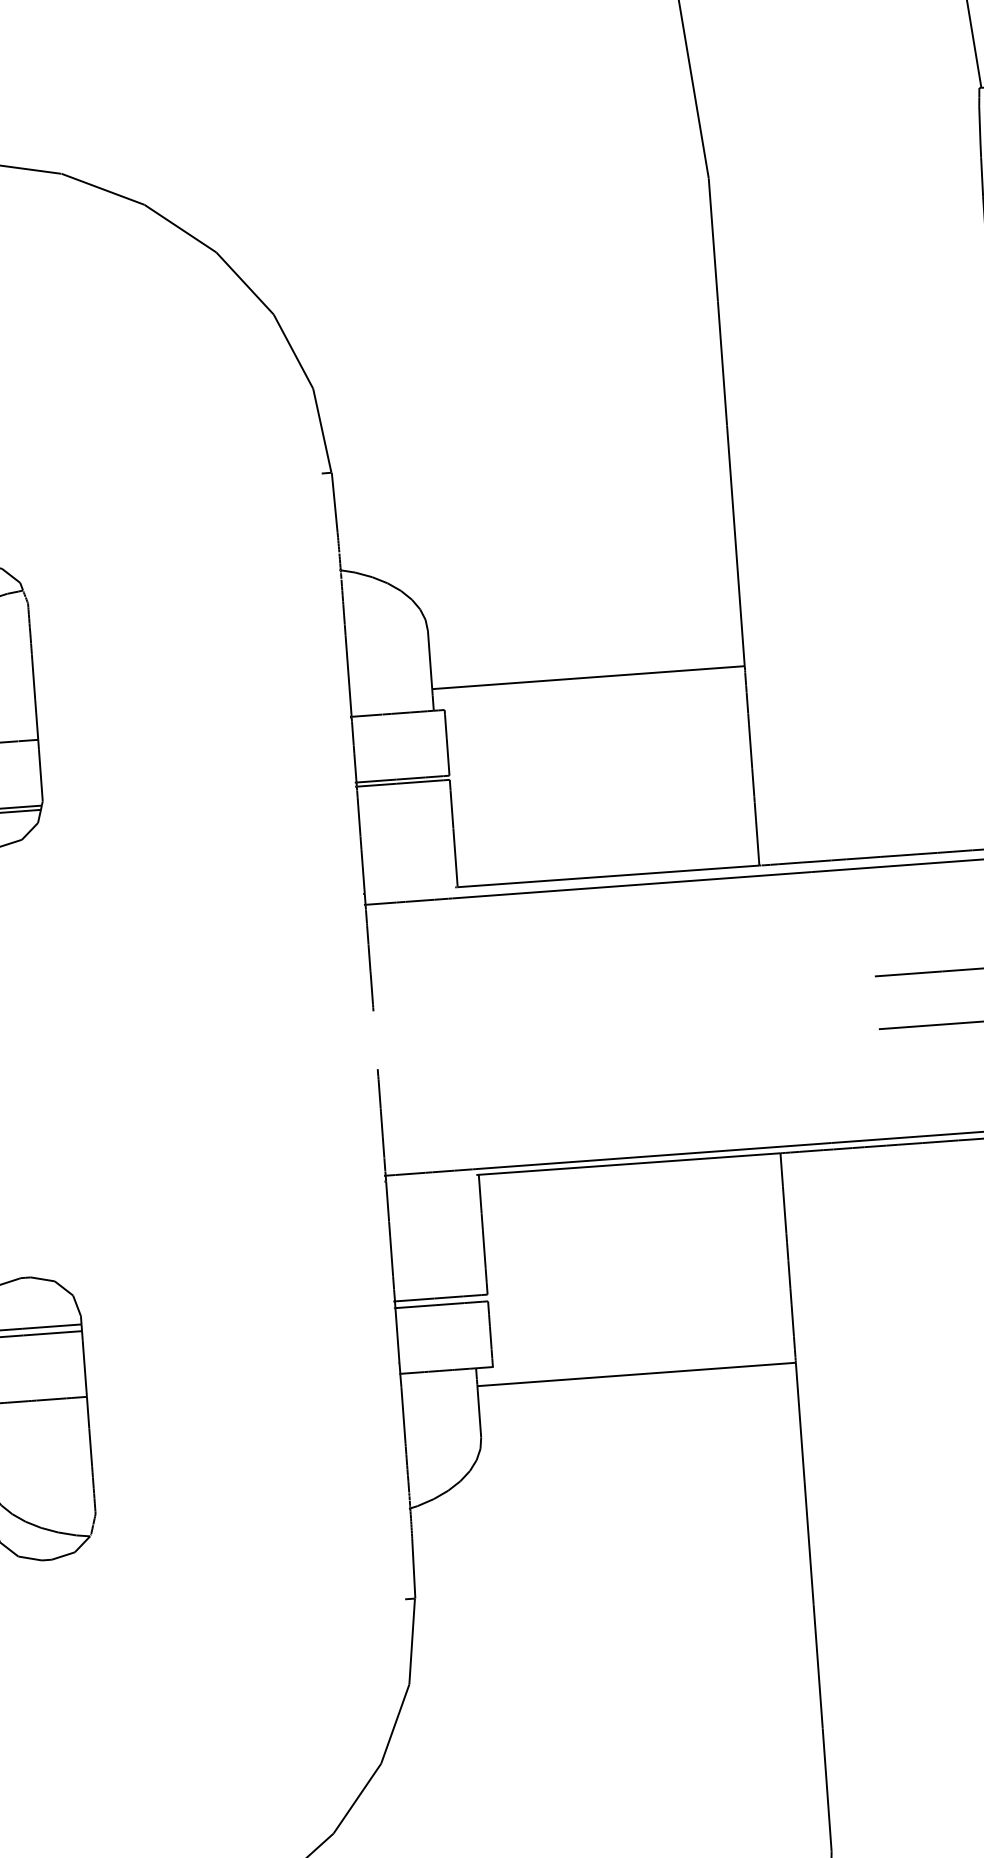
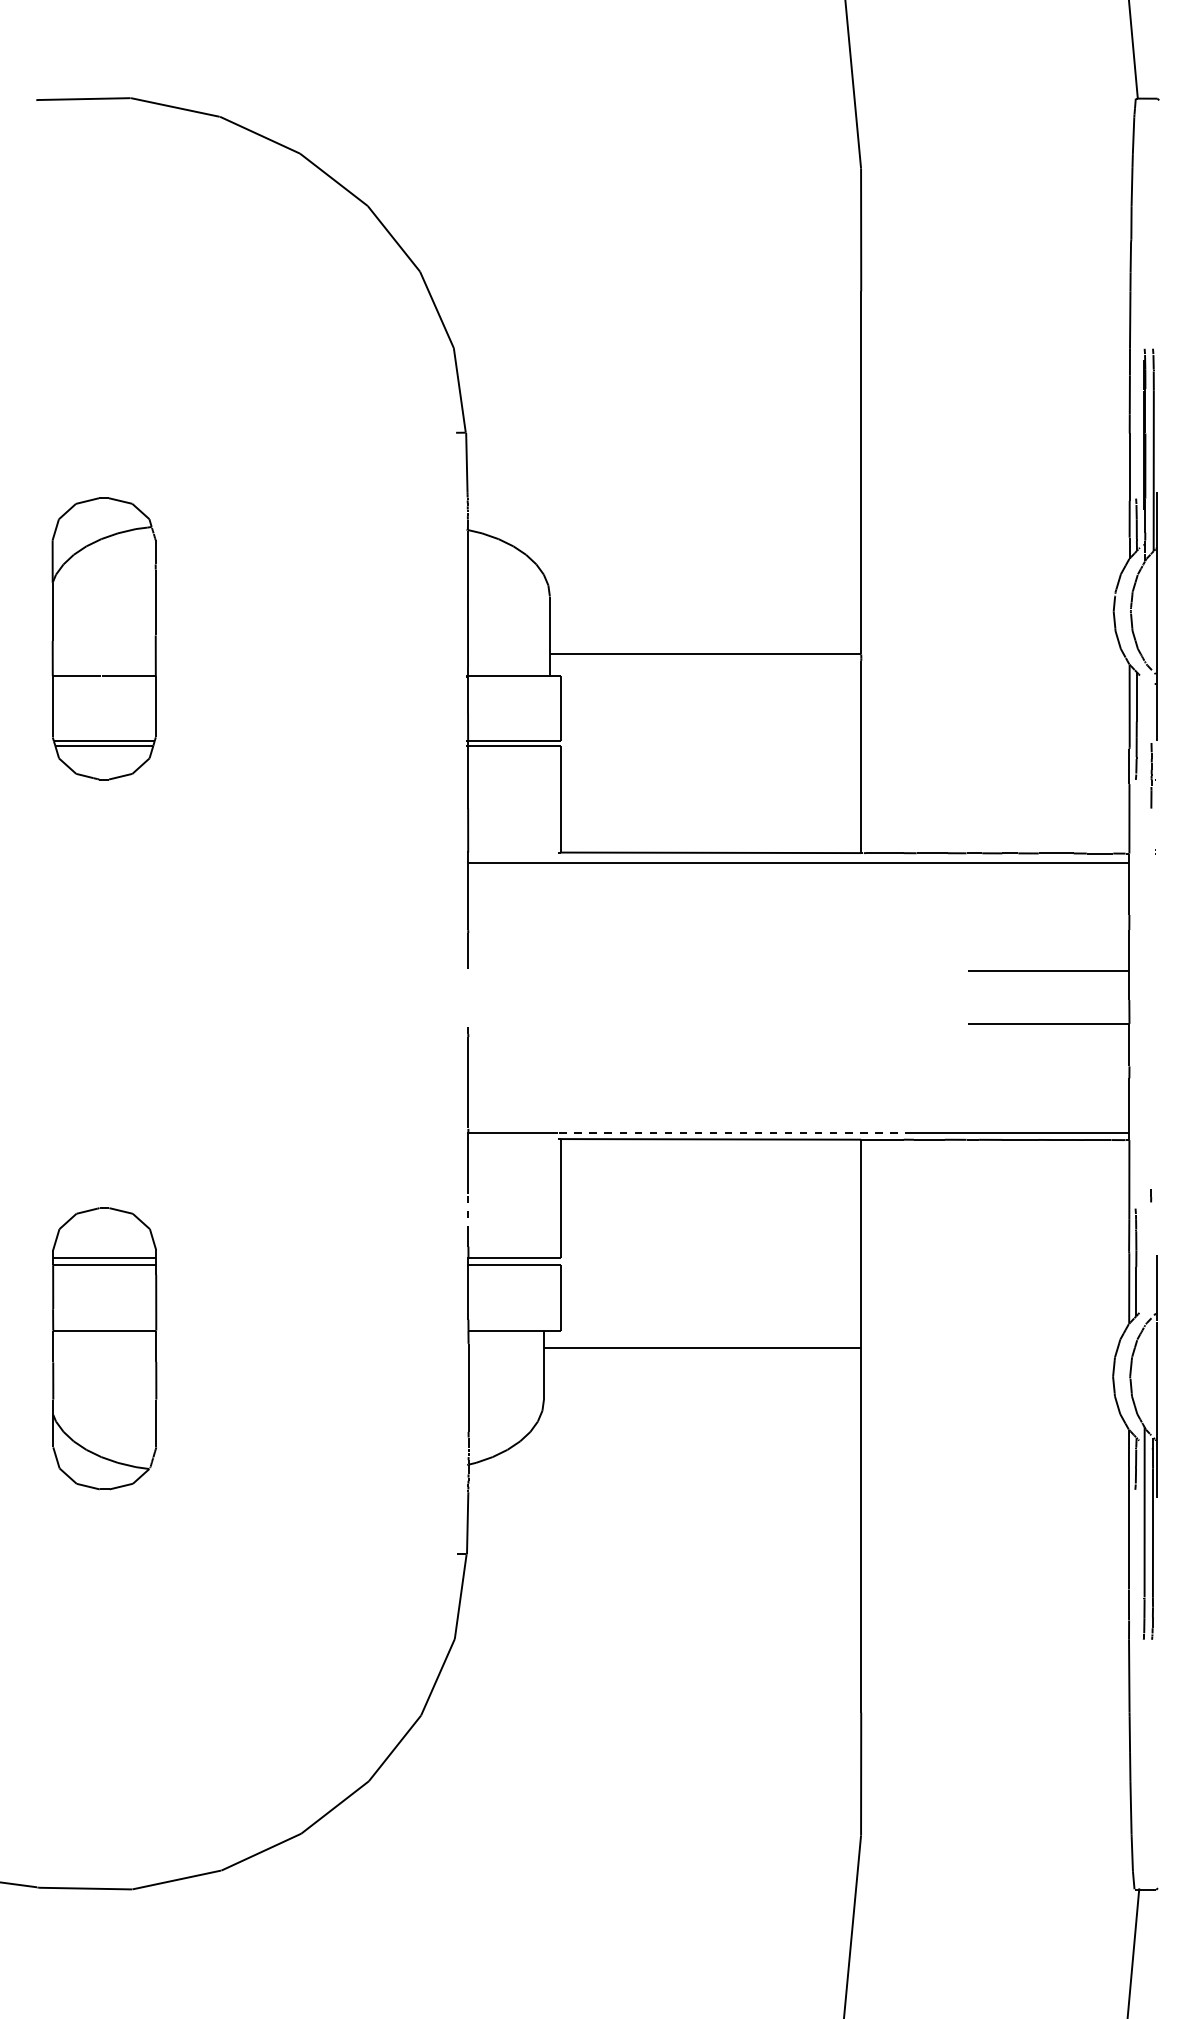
line: (652, 1156) -> (734, 1133), solid -> dashed
line: (391, 1256) -> (468, 1213), solid -> dashed

